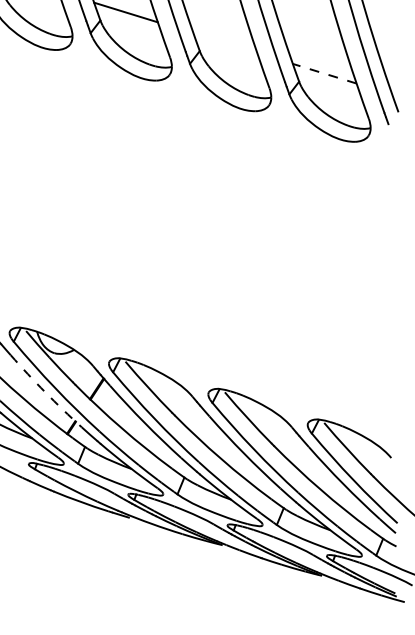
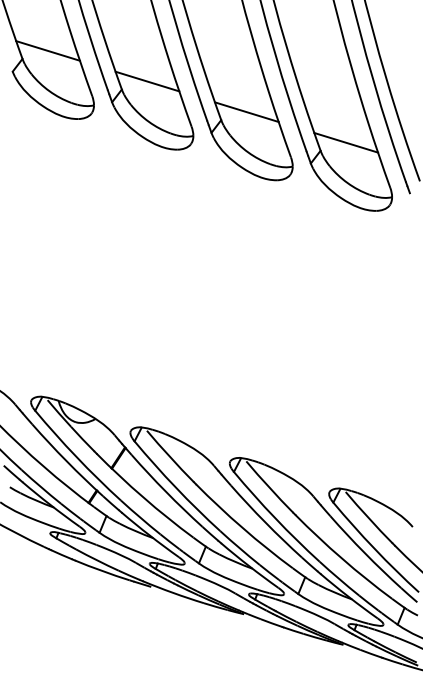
line: (225, 43) -> (246, 112), added
line: (324, 73) -> (345, 142), dashed -> solid
arc: (45, 392) -> (66, 461), dashed -> solid

